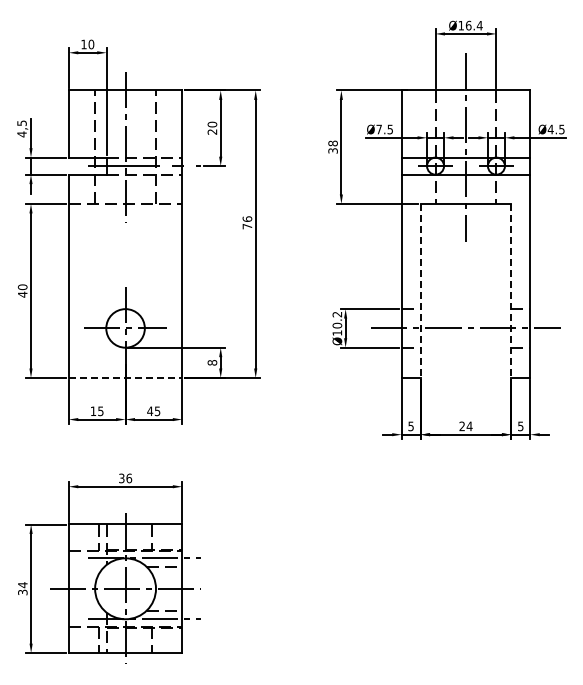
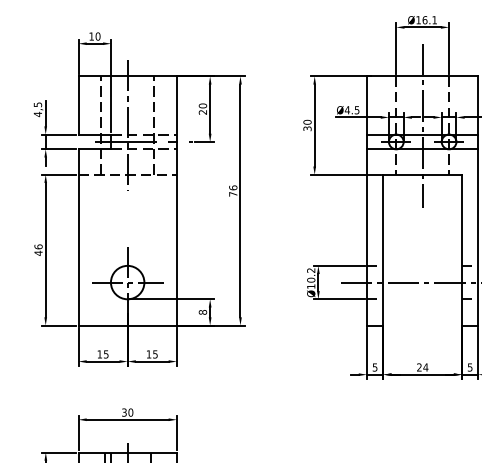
text: (479, 25) -> (434, 20), Ø16.4 -> Ø16.1
text: (379, 129) -> (347, 110), Ø7.5 -> Ø4.5
text: (332, 143) -> (307, 122), 38 -> 30
text: (22, 286) -> (38, 246), 40 -> 46
line: (420, 290) -> (383, 249), dashed -> solid
line: (511, 290) -> (462, 249), dashed -> solid
line: (125, 377) -> (127, 325), dashed -> solid
text: (150, 410) -> (149, 353), 45 -> 15
text: (129, 477) -> (131, 411), 36 -> 30

